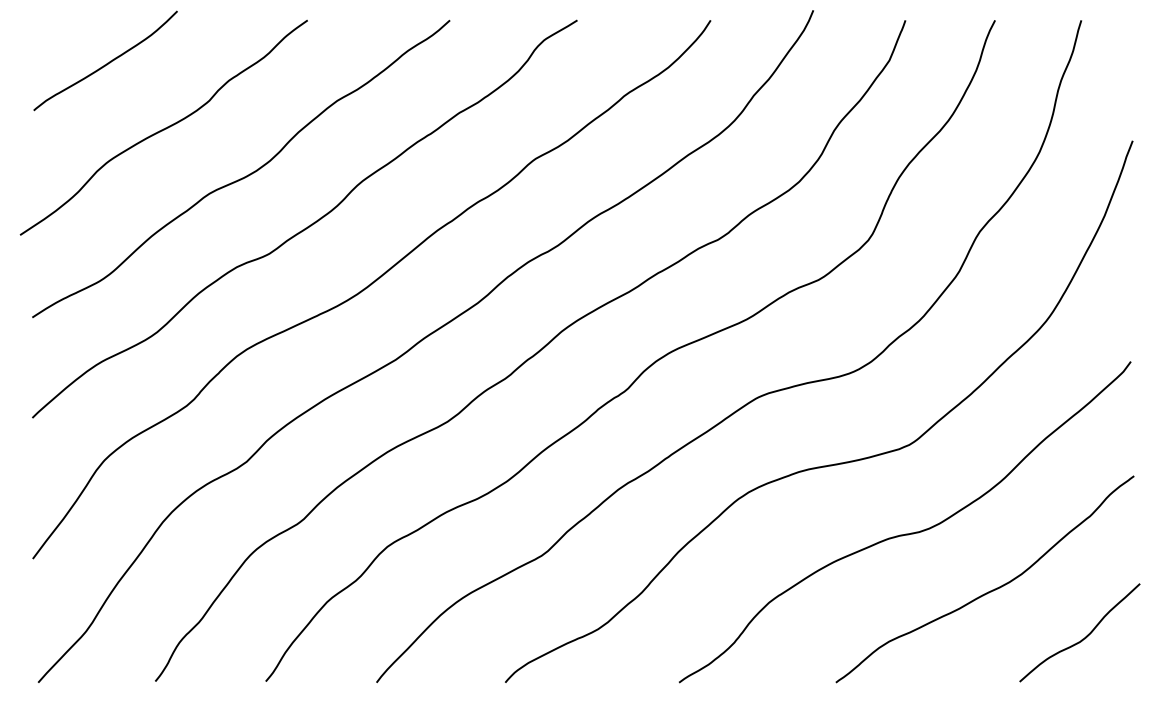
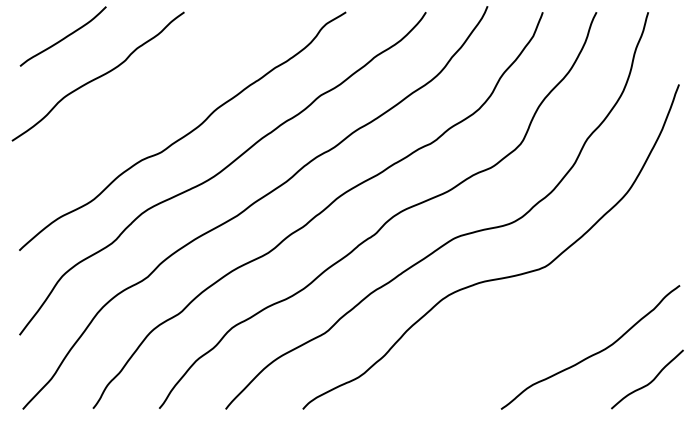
curve: (244, 175) -> (146, 105), removed
curve: (904, 532) -> (542, 319), removed

